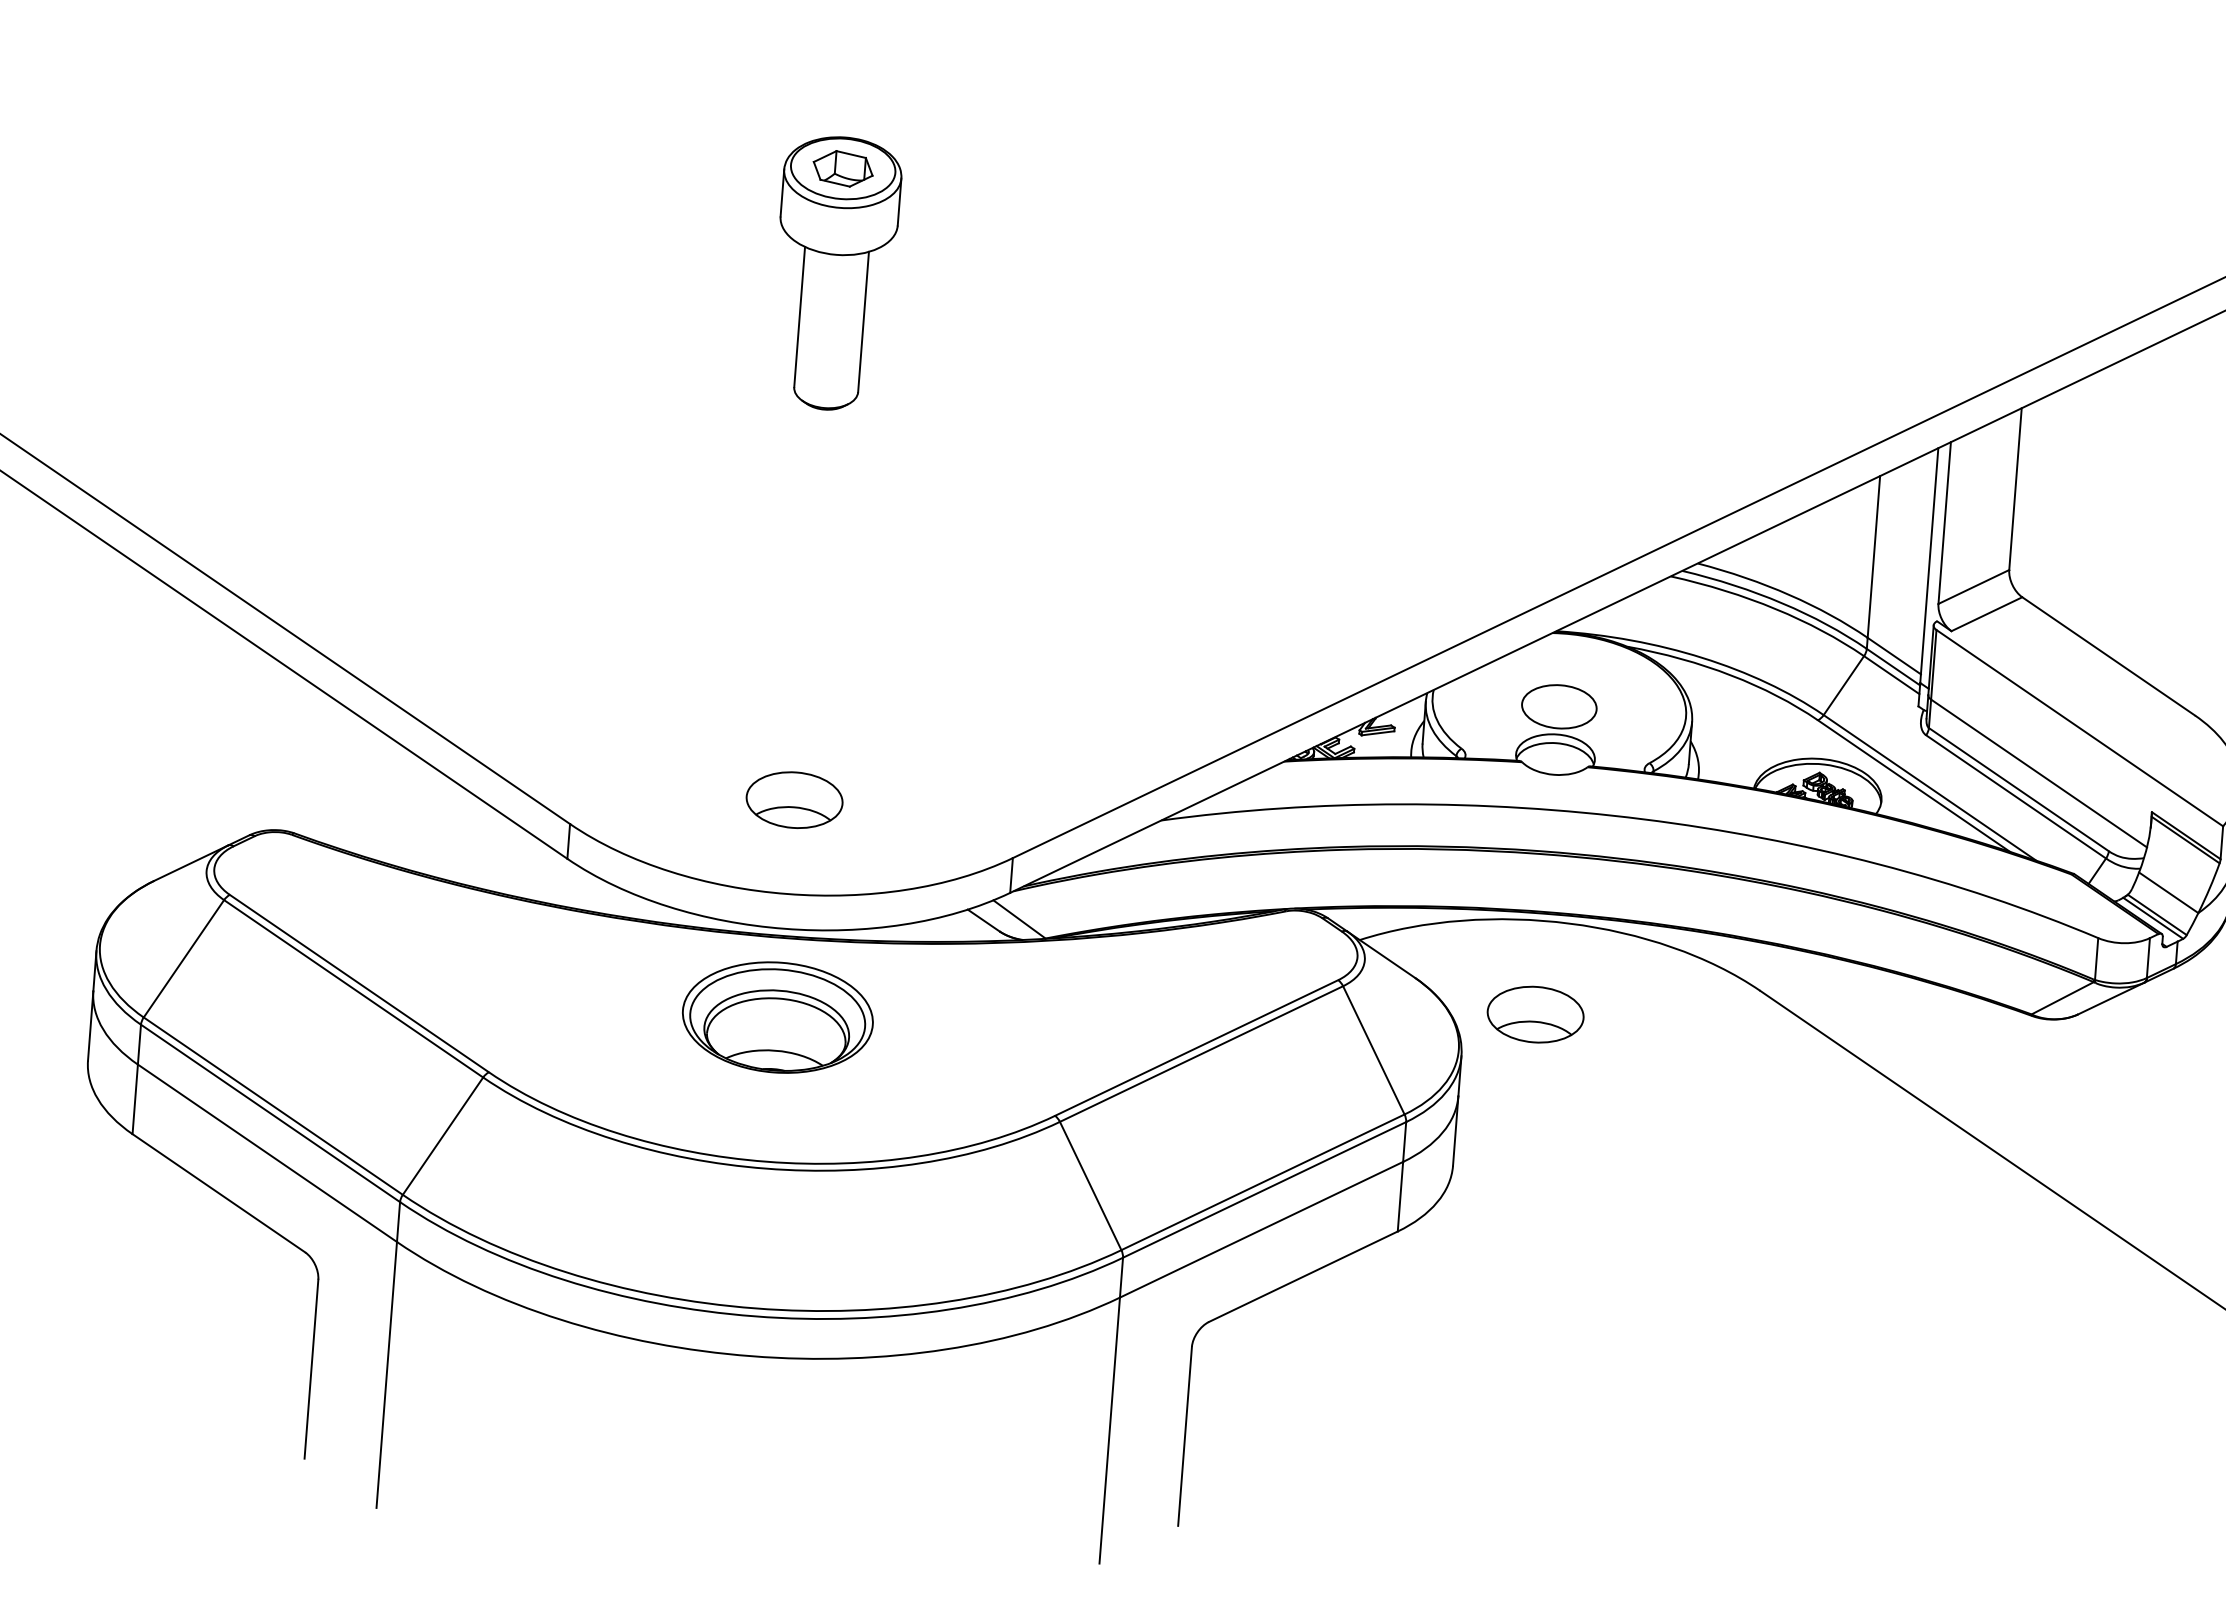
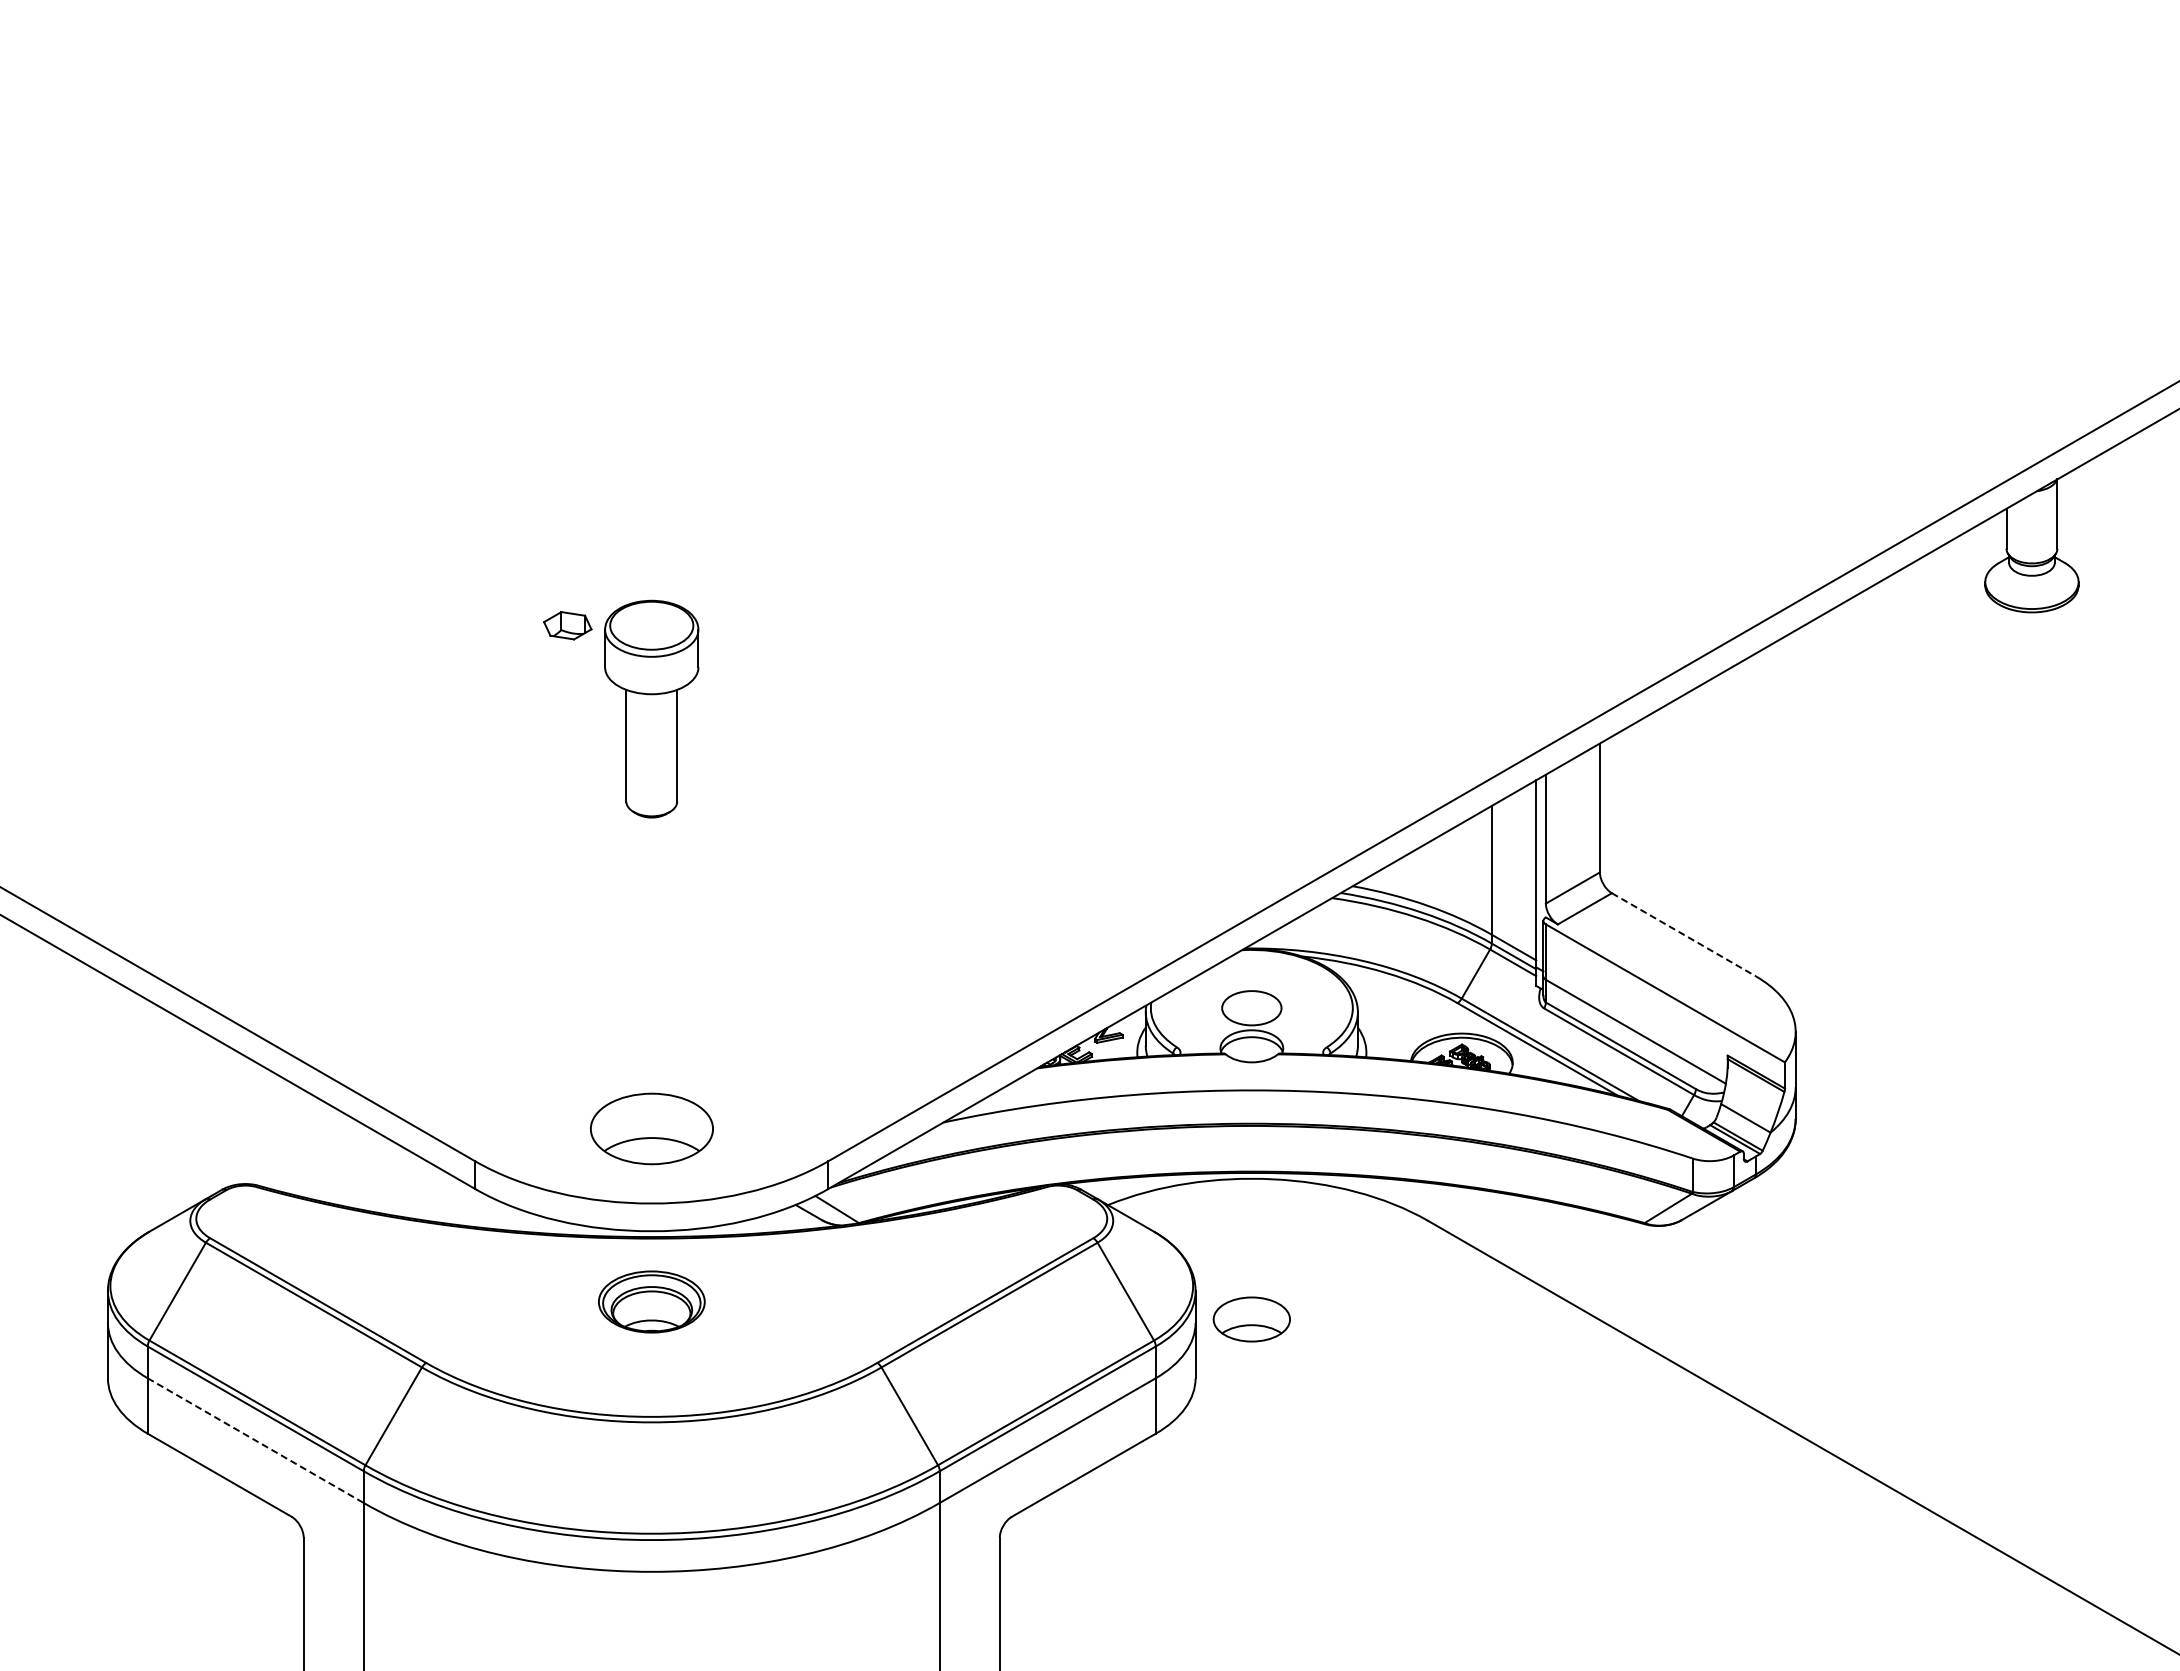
part: (842, 168) -> (567, 625), moved
line: (2109, 657) -> (1684, 935), solid -> dashed
part: (794, 799) -> (651, 1128), size x1.6
part: (1535, 1014) -> (1251, 1319), moved
part: (777, 1016) -> (651, 1301), size x0.7
line: (267, 1153) -> (255, 1440), solid -> dashed

